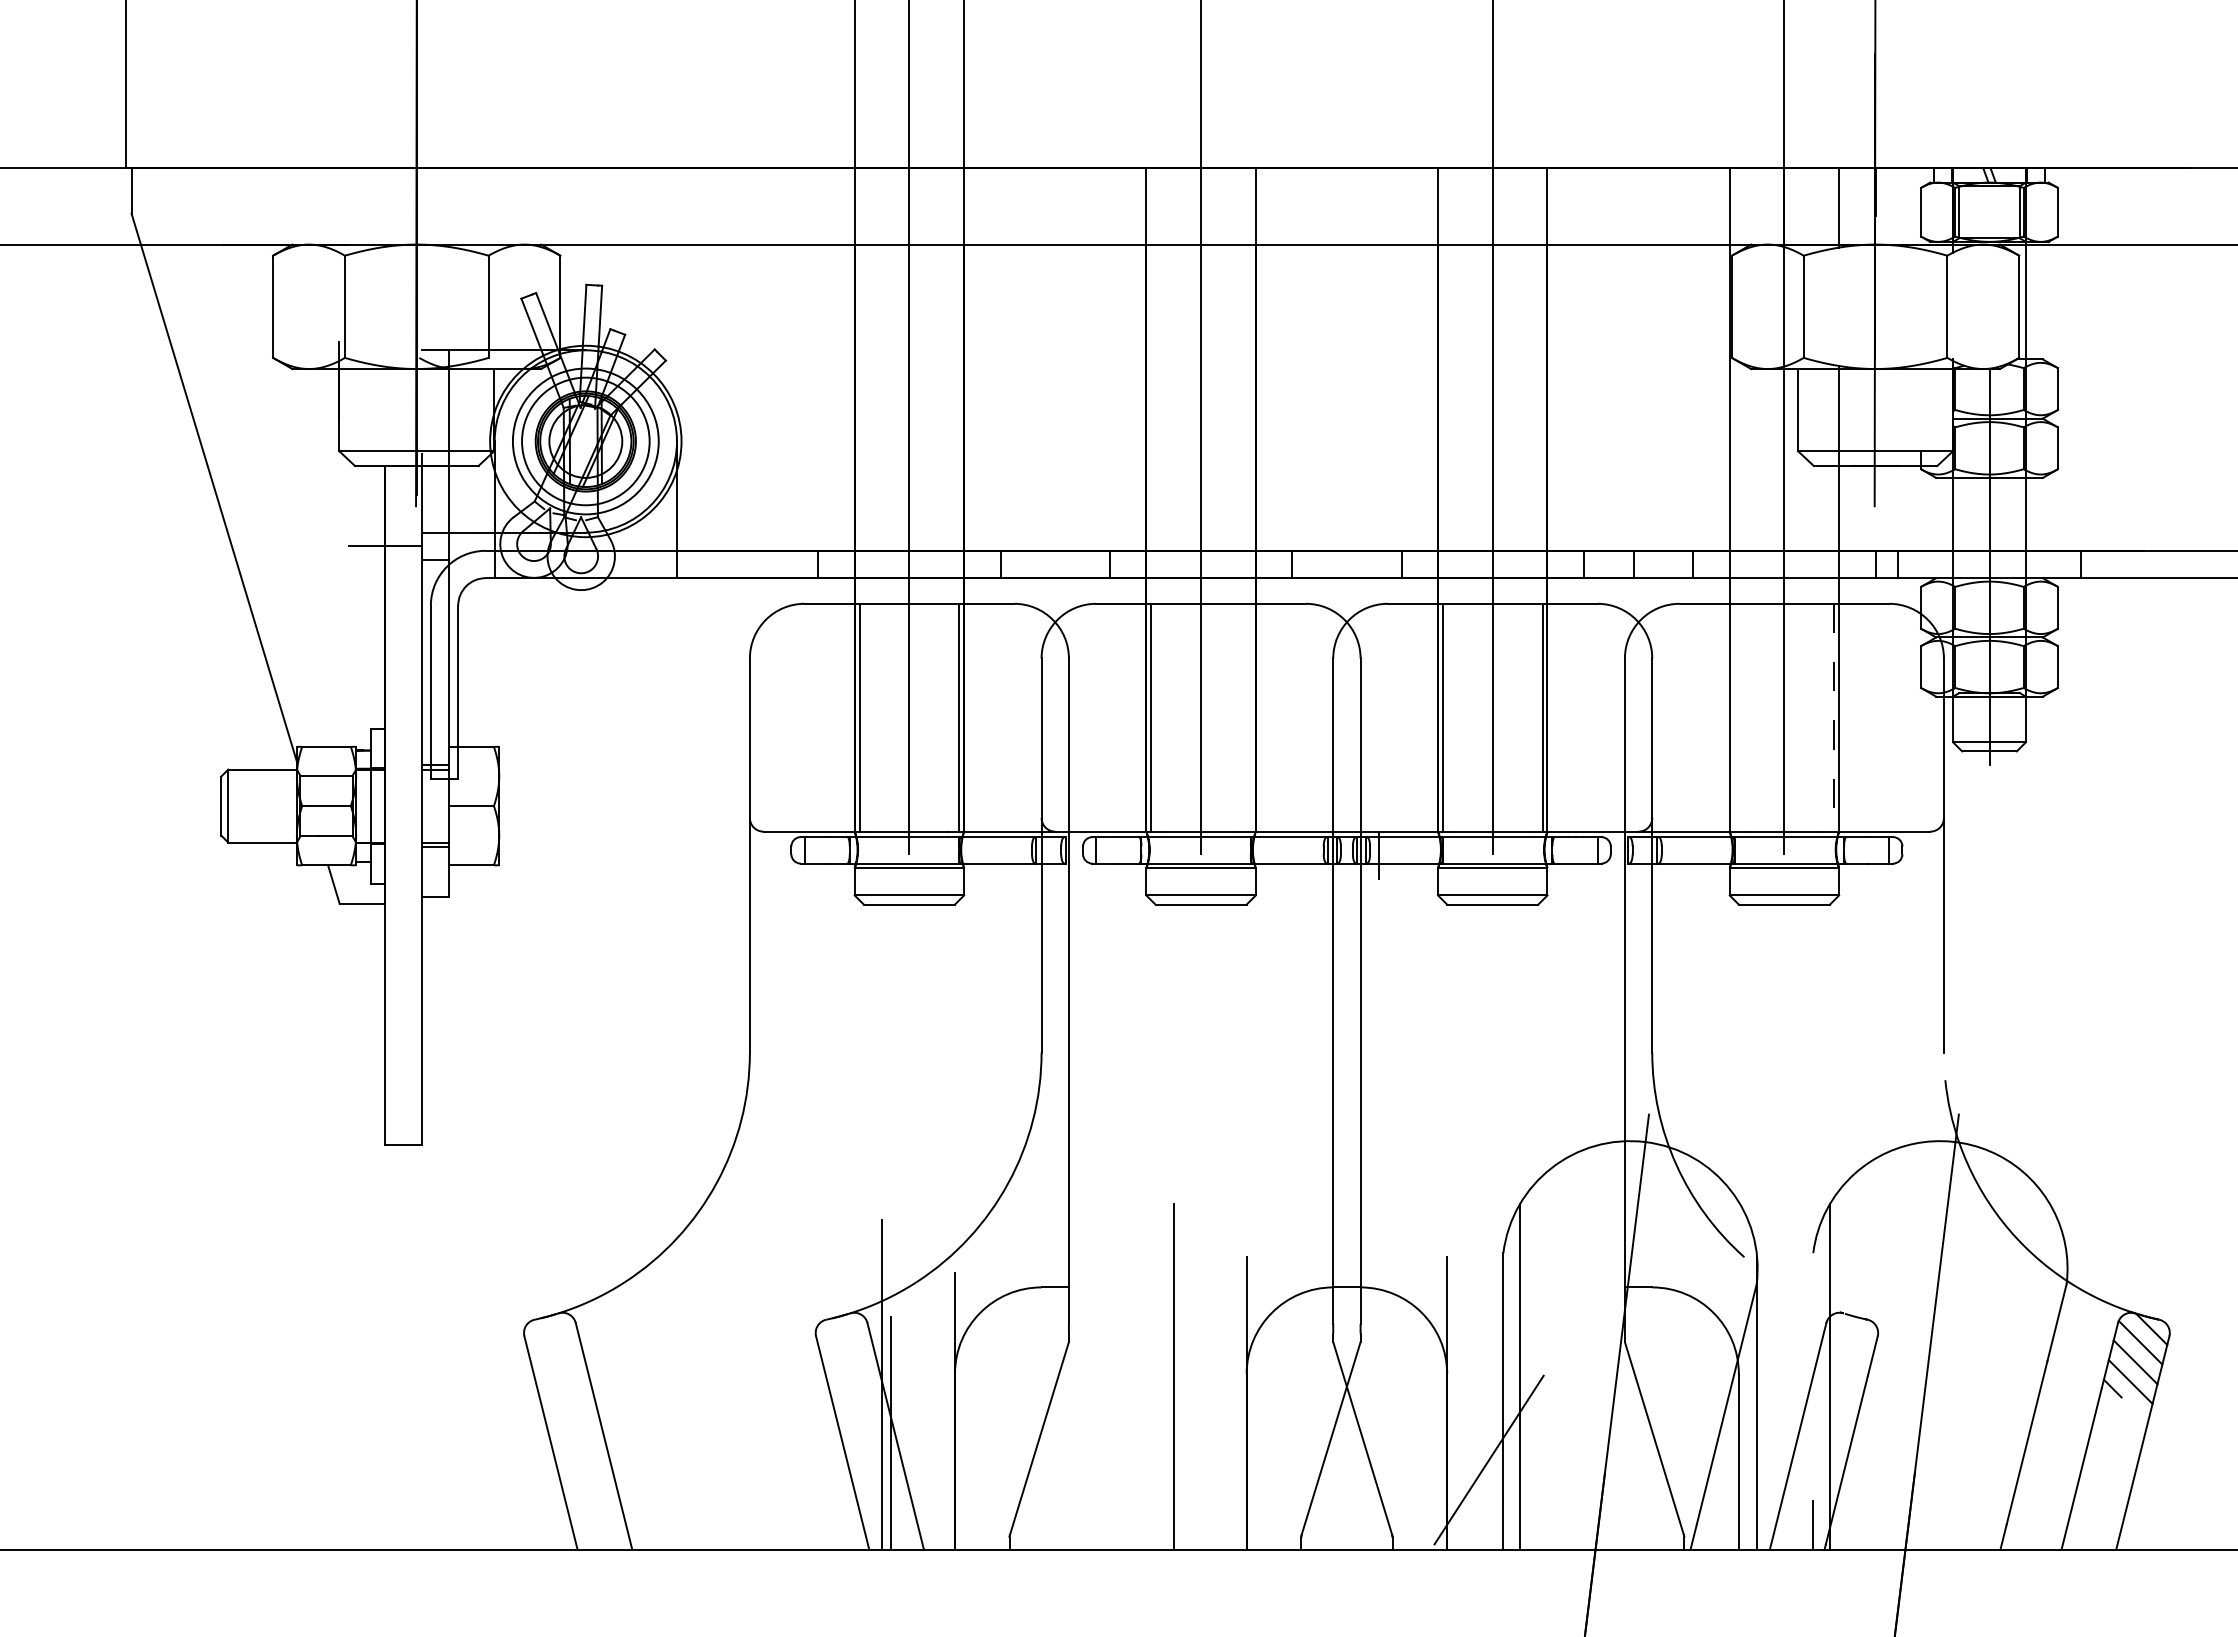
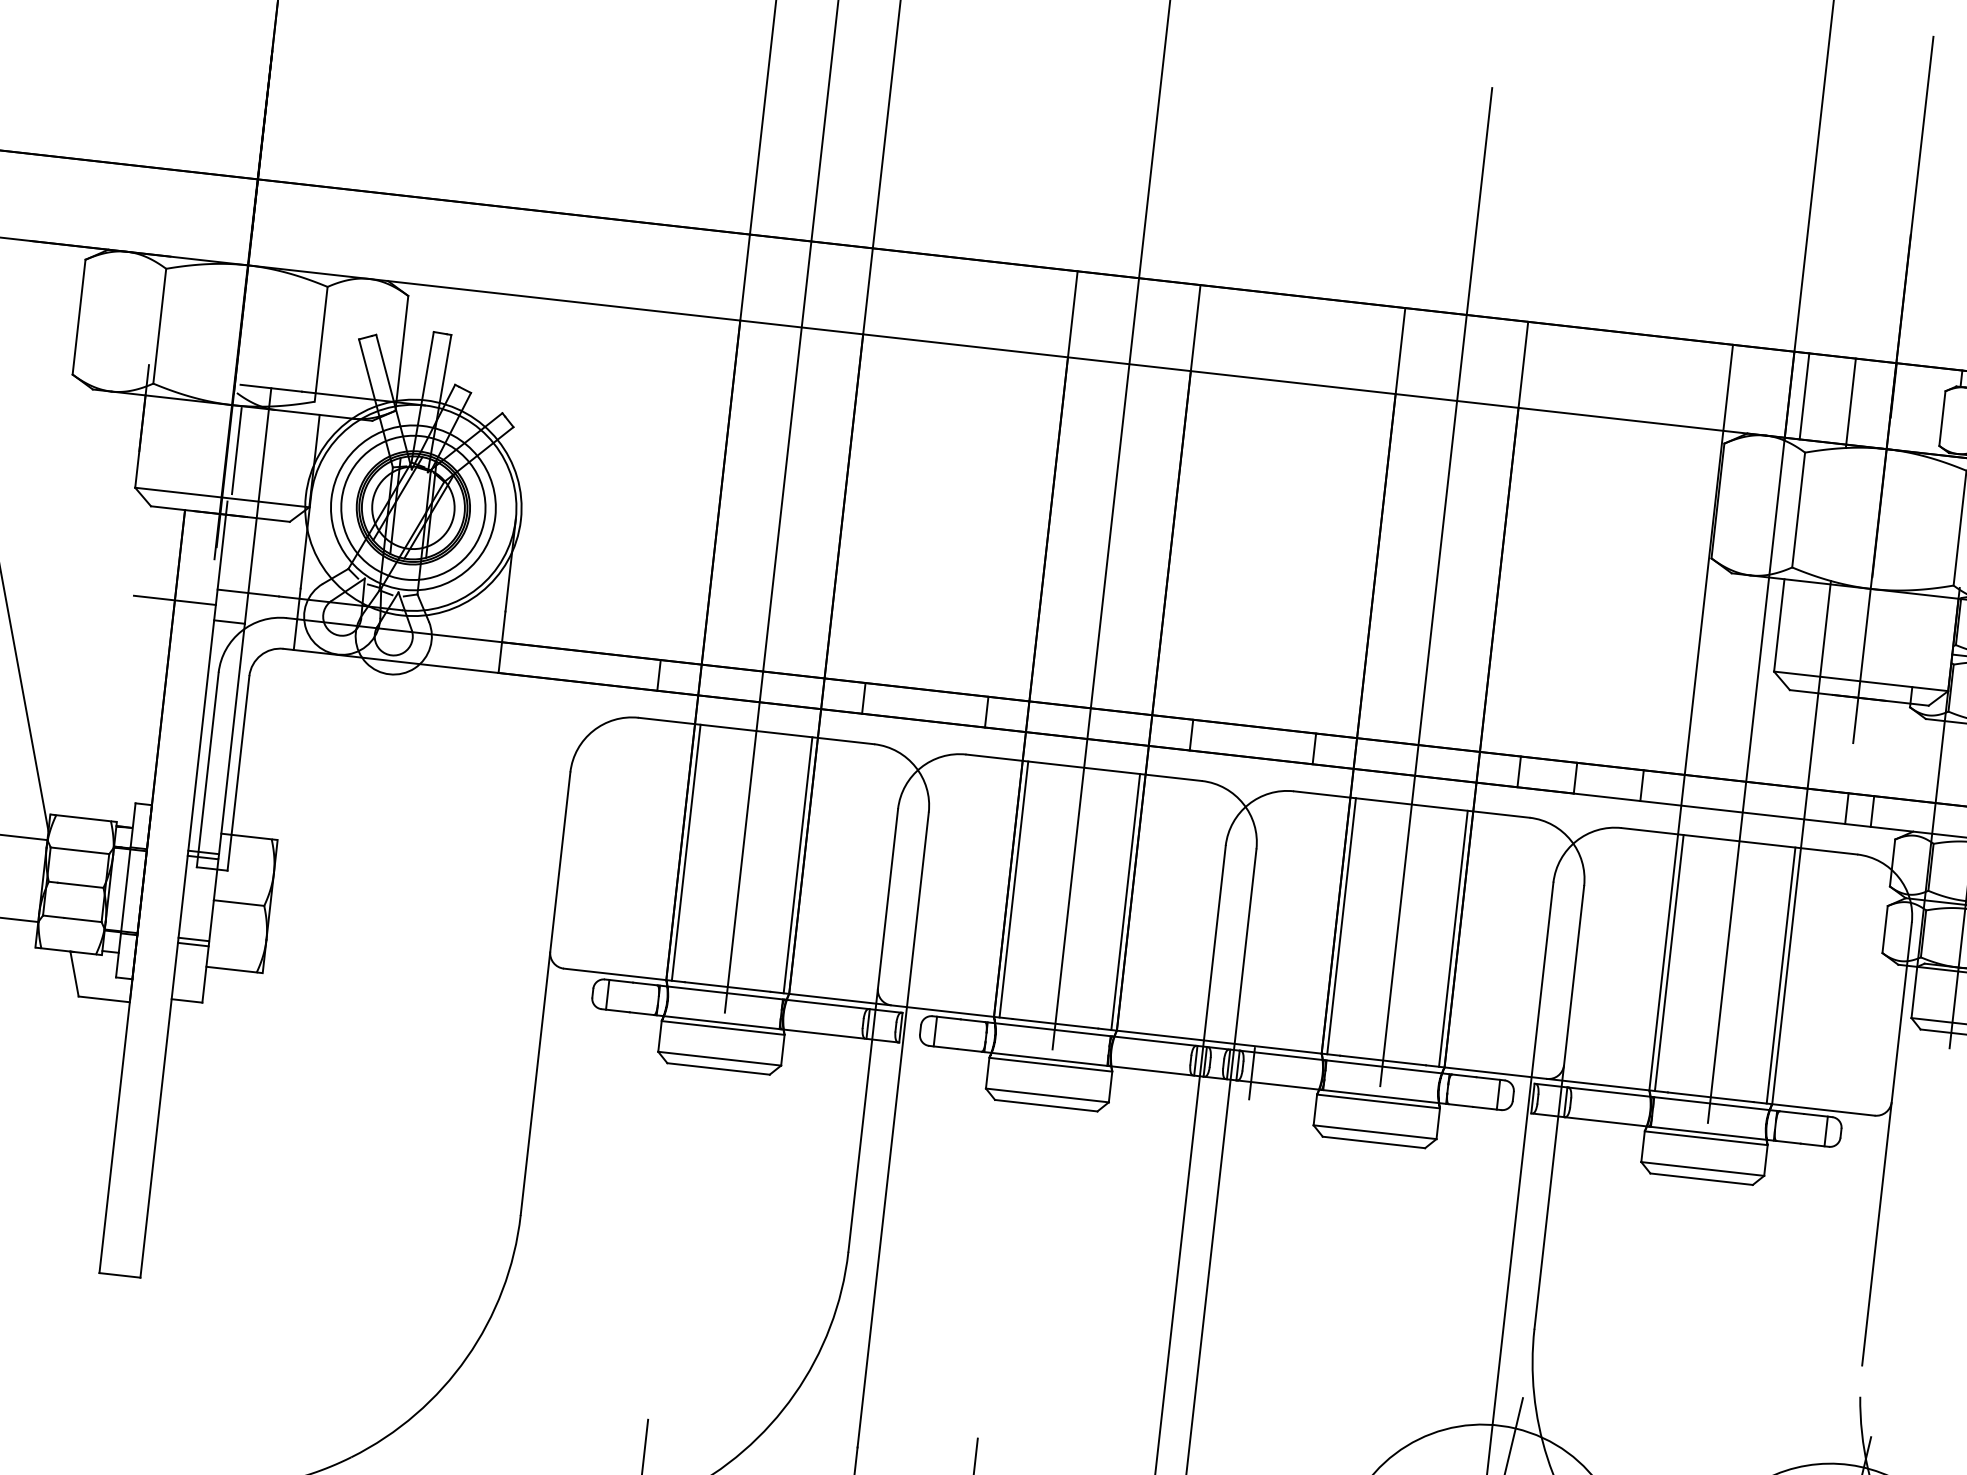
line: (1797, 206) -> (1804, 396), added
line: (425, 408) -> (237, 450), added
line: (1250, 717) -> (1125, 901), added
line: (1734, 717) -> (1669, 962), added
line: (1834, 717) -> (1781, 975), dashed -> solid

